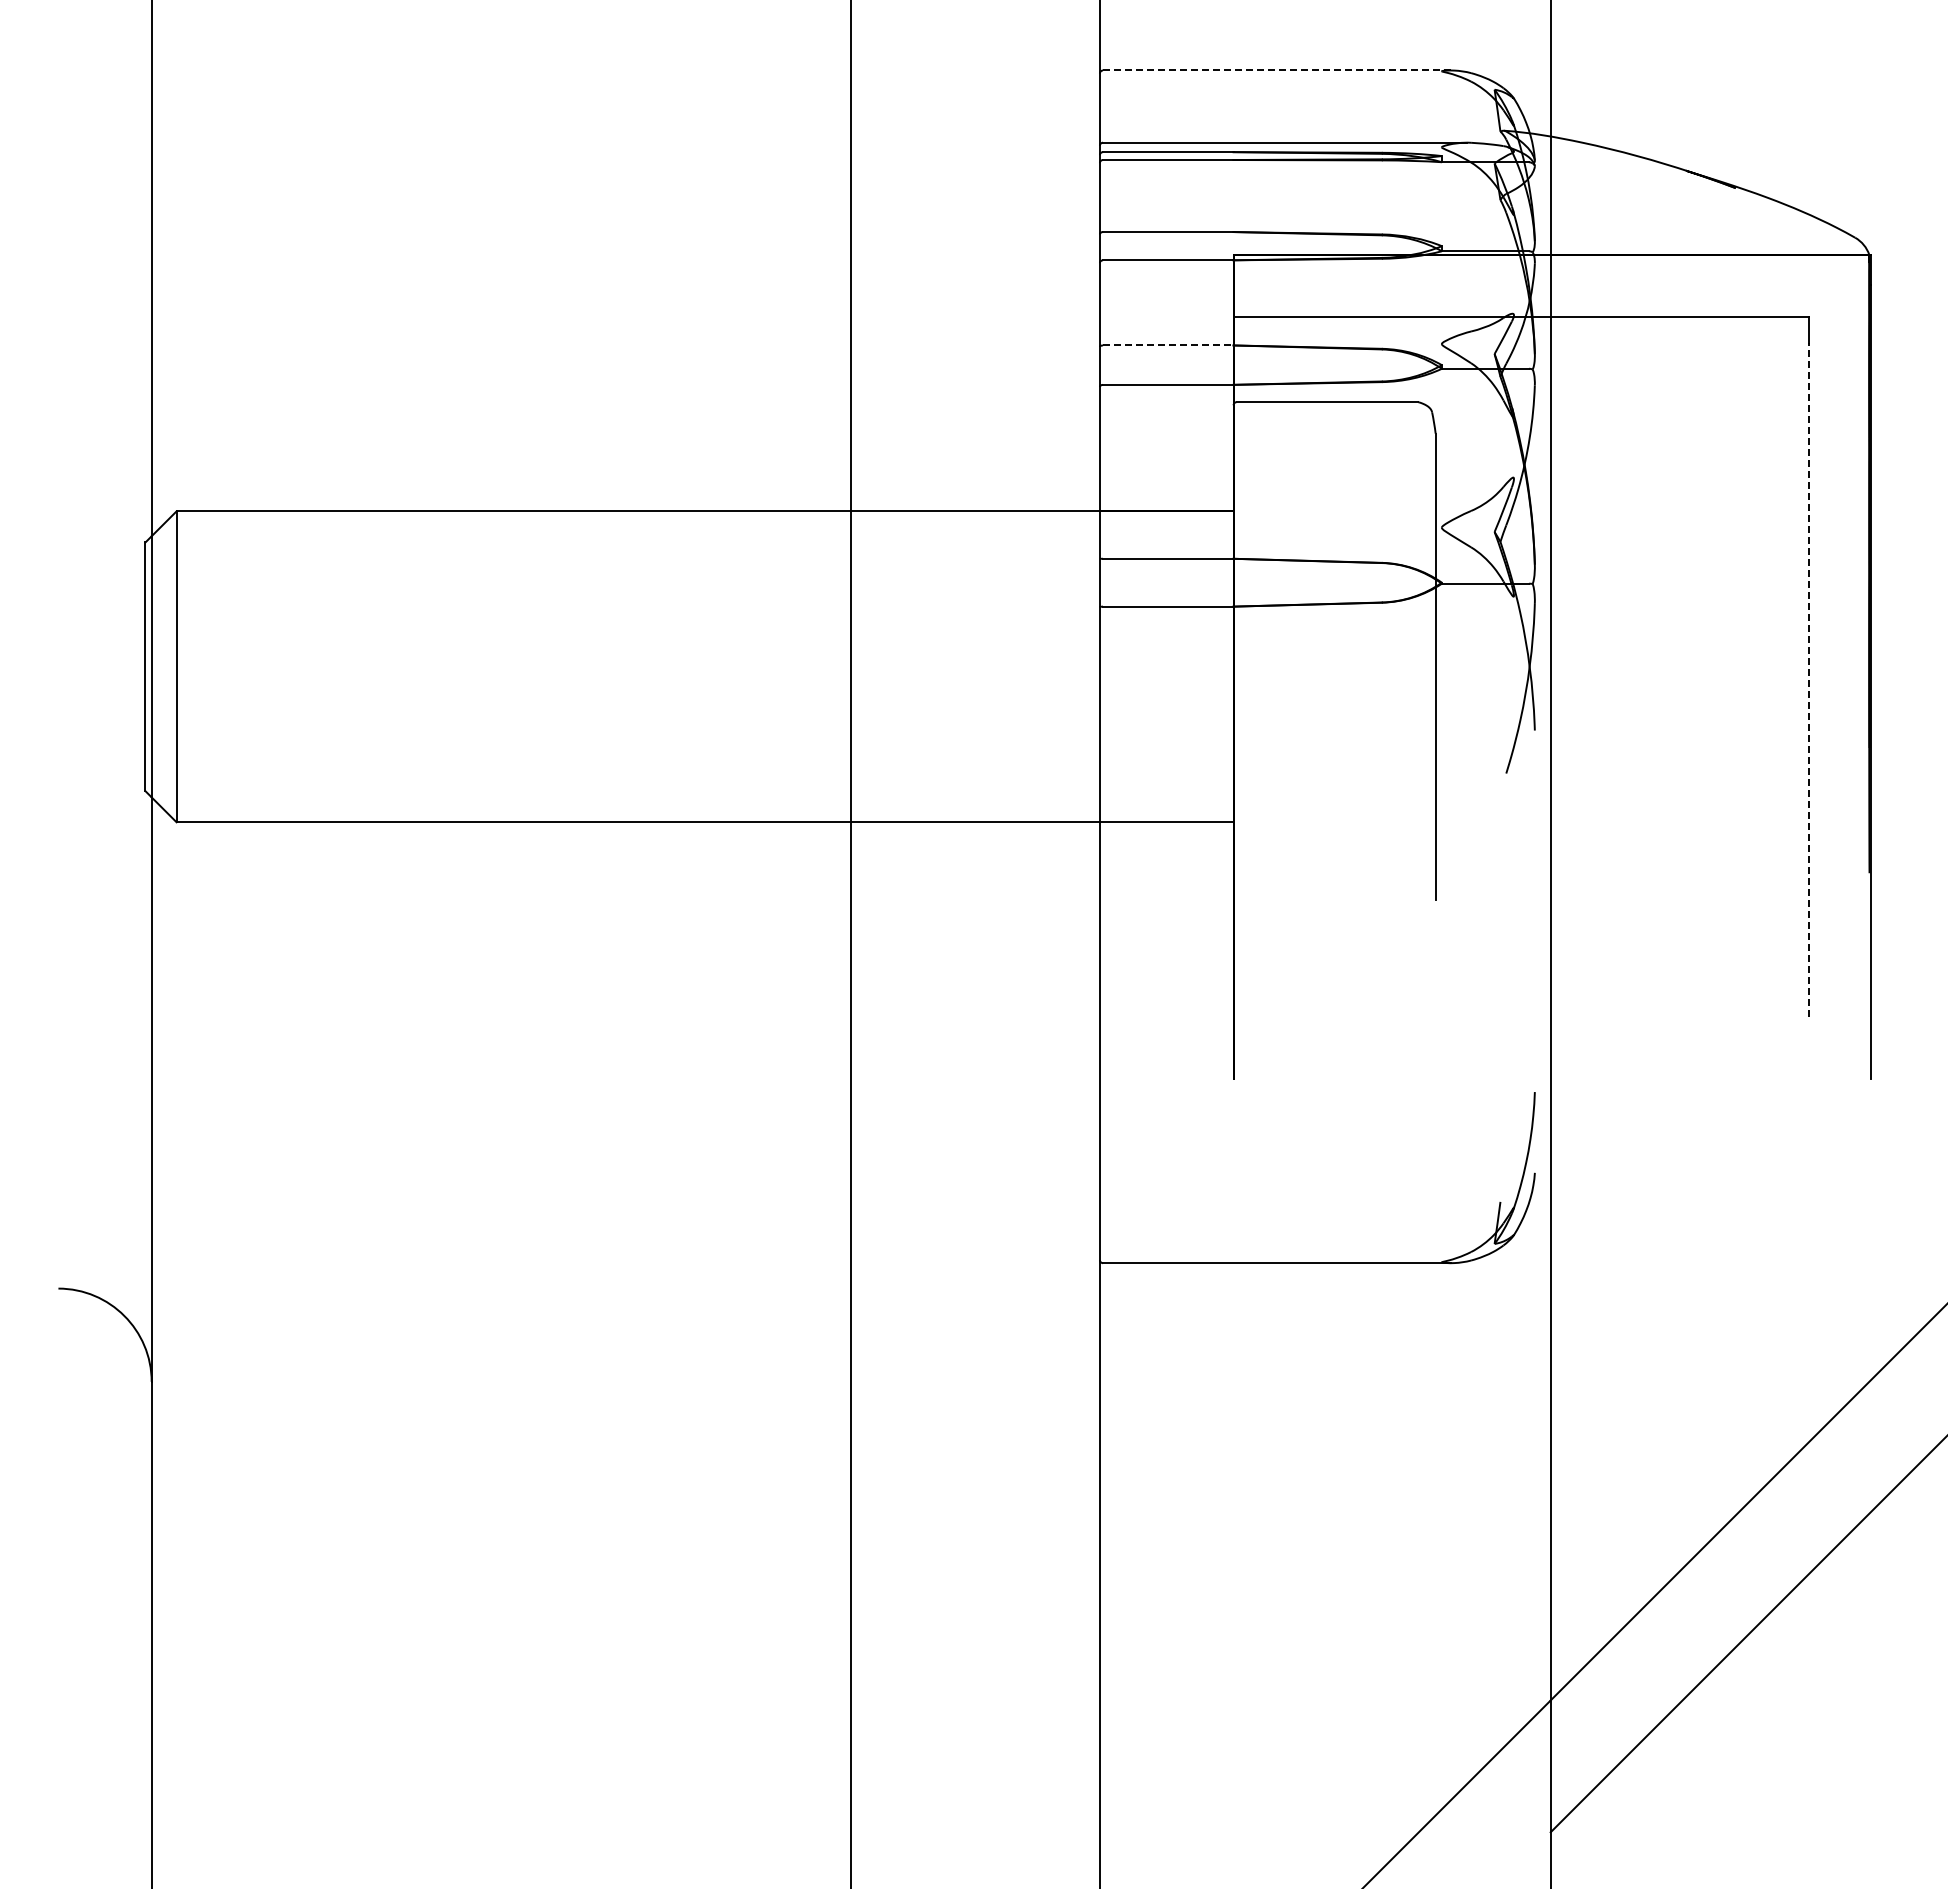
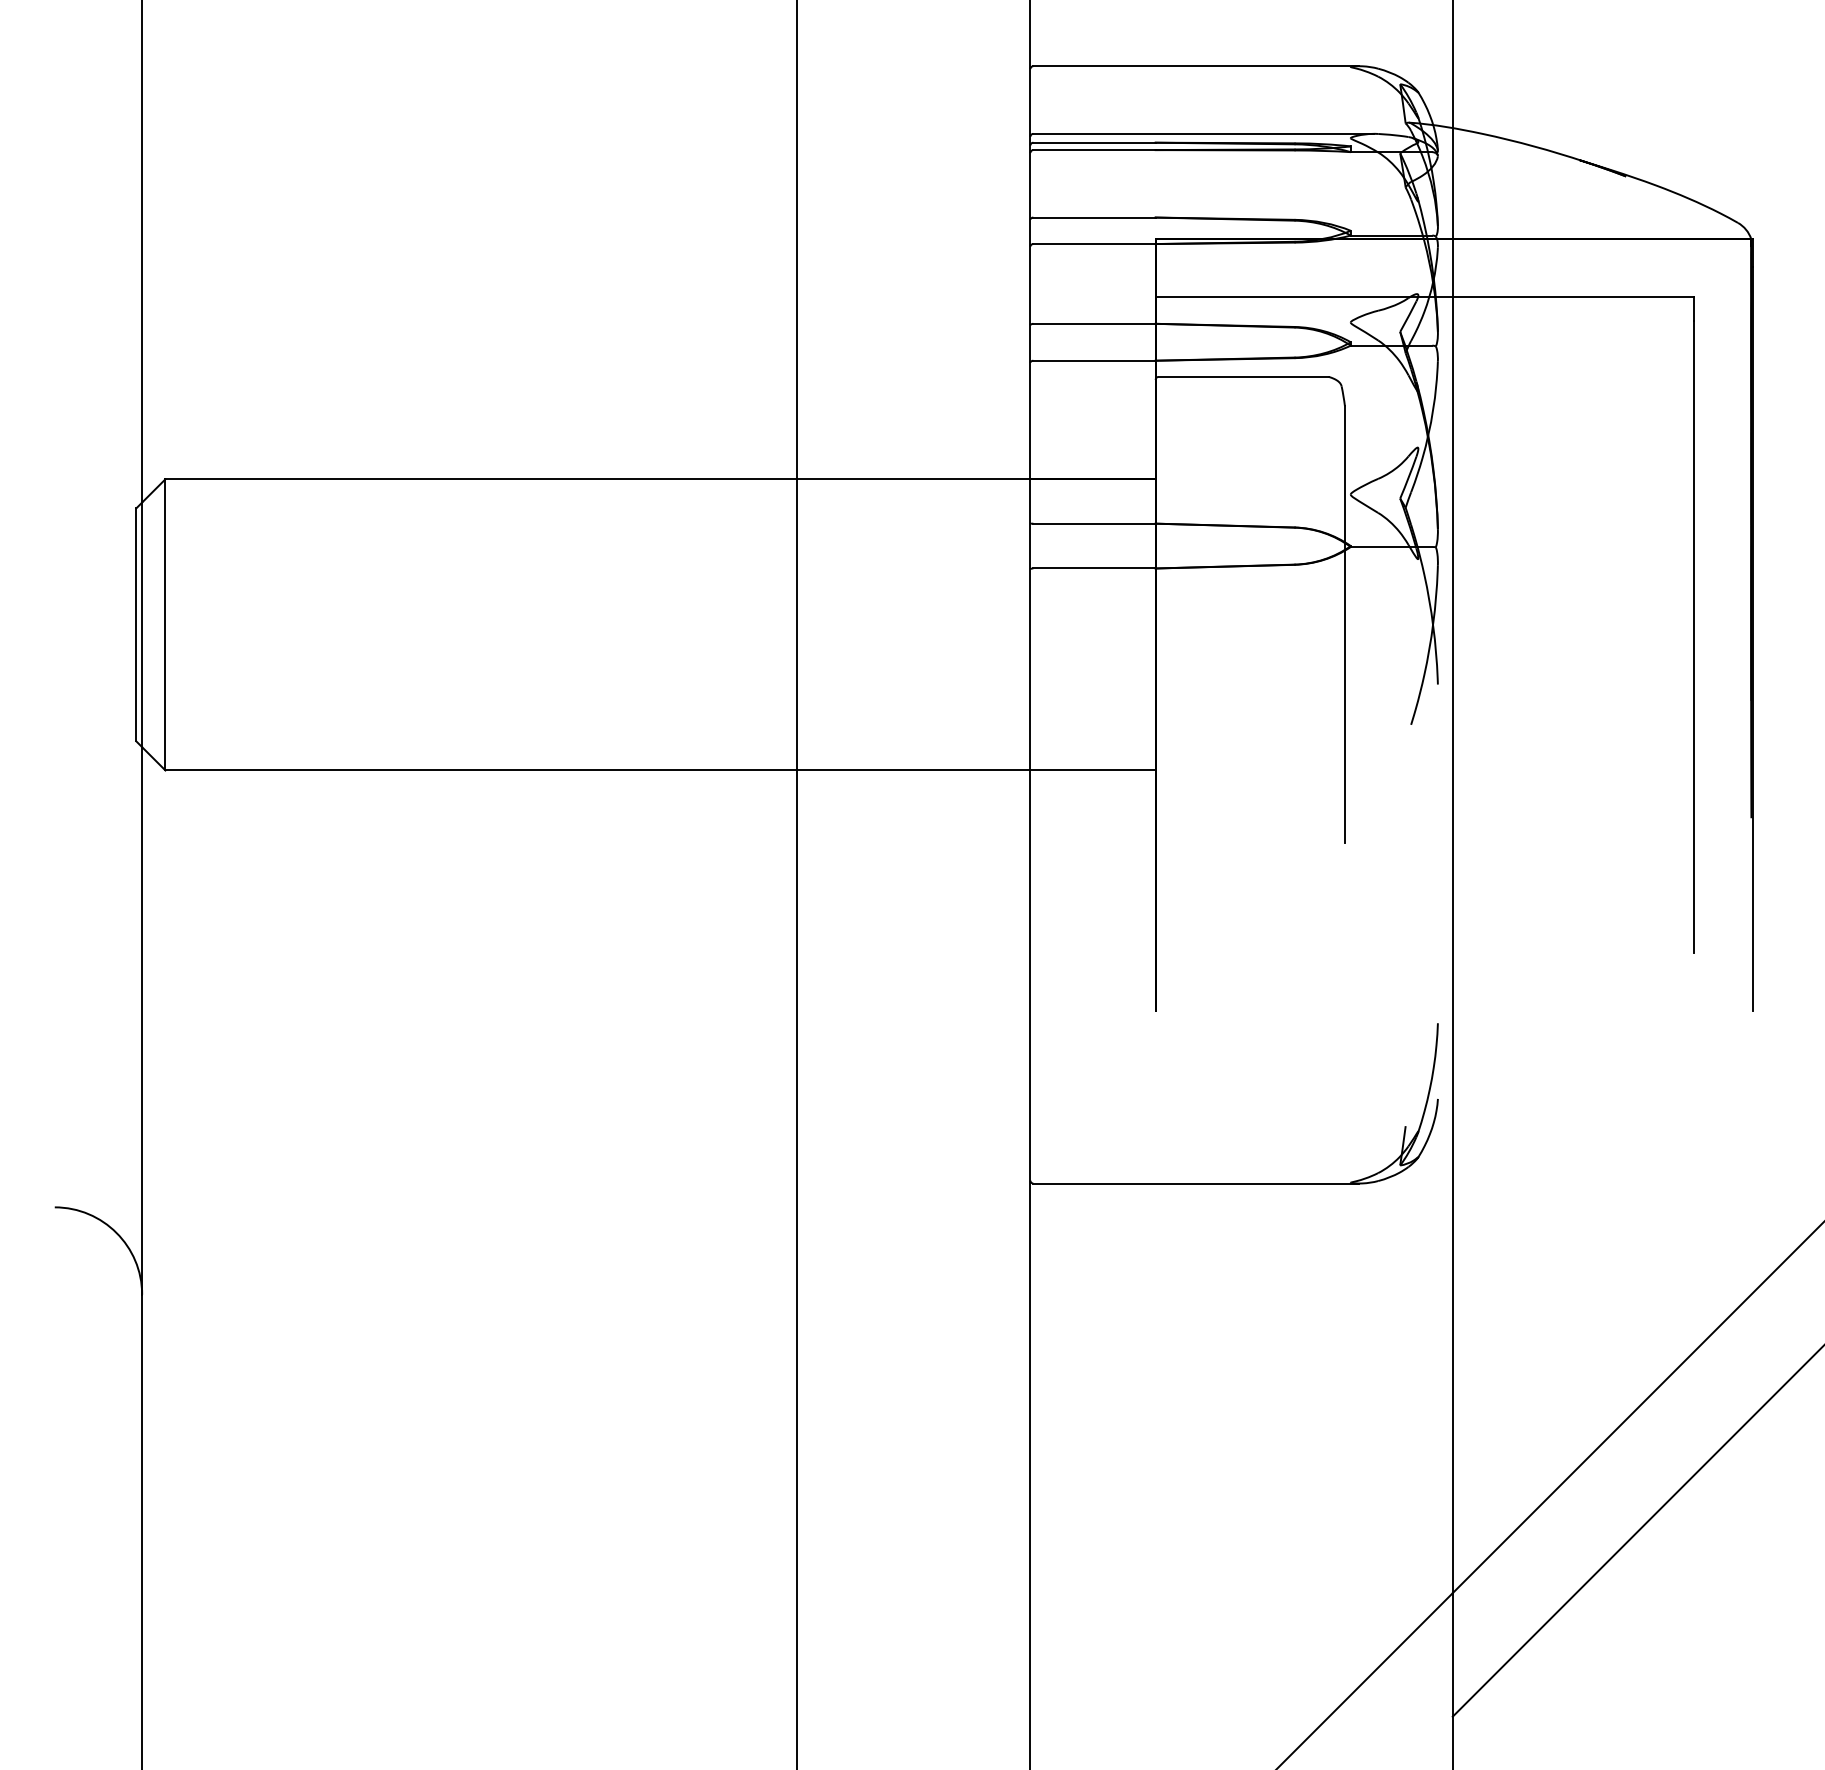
line: (1276, 70) -> (1195, 66), dashed -> solid
line: (1168, 345) -> (1094, 323), dashed -> solid
line: (1808, 679) -> (1694, 636), dashed -> solid

